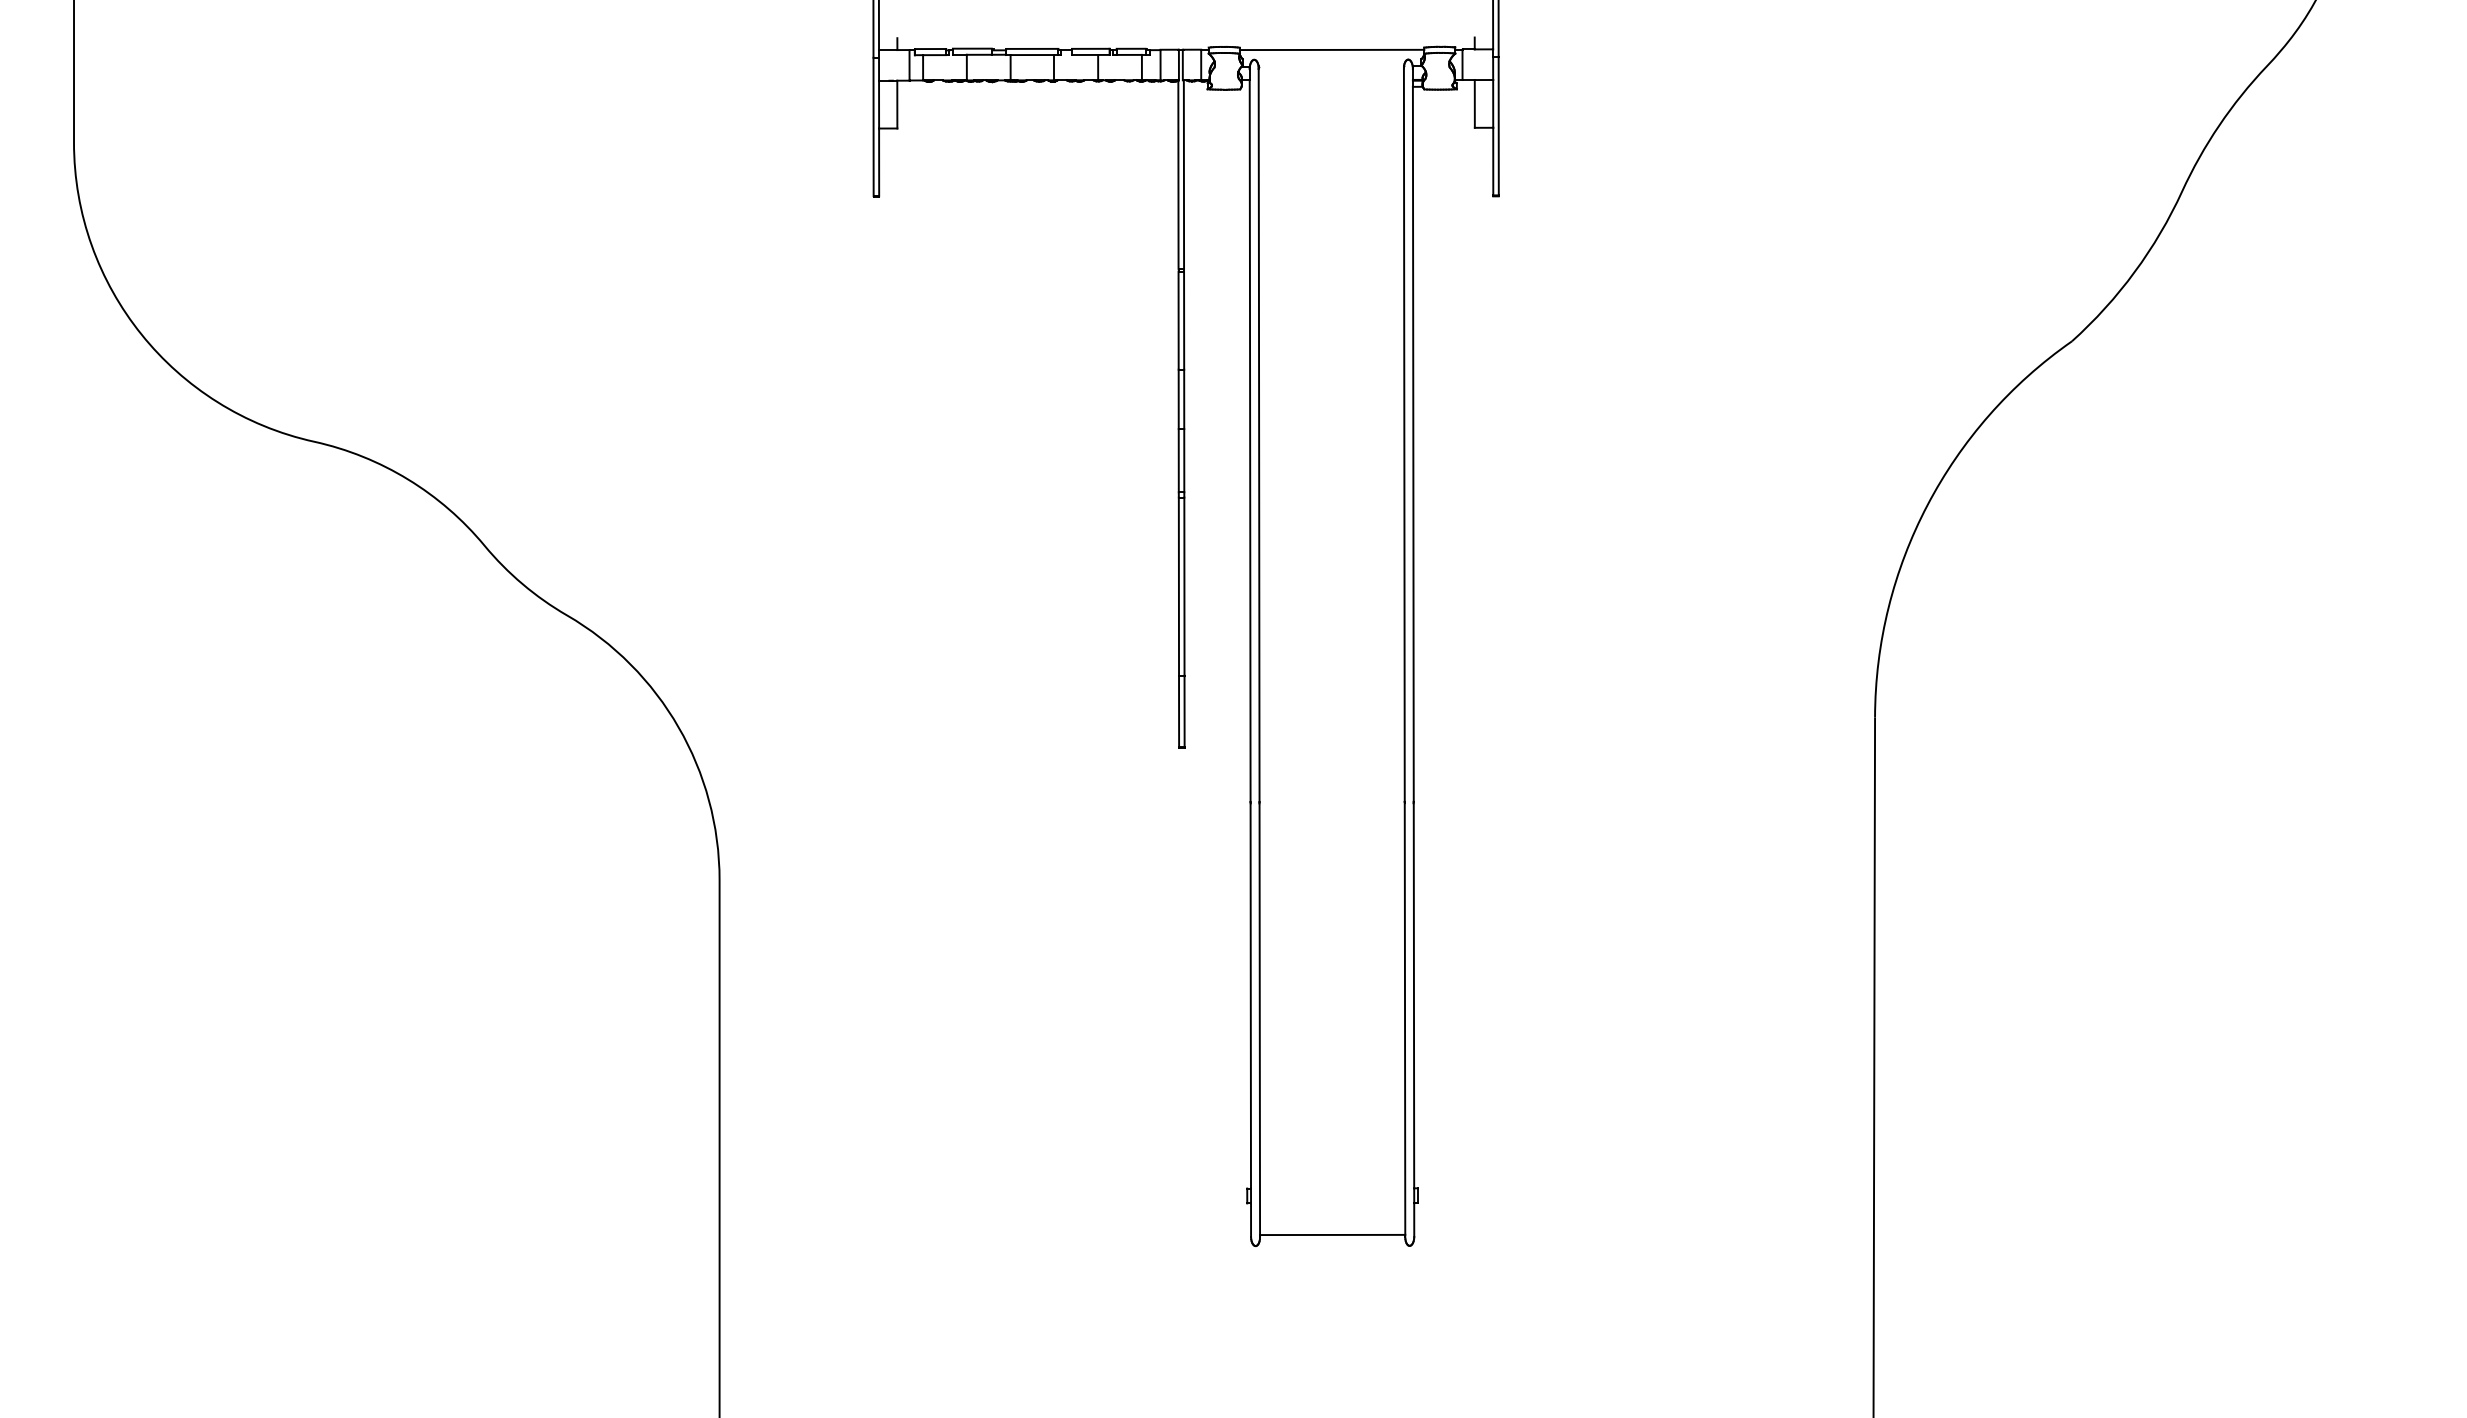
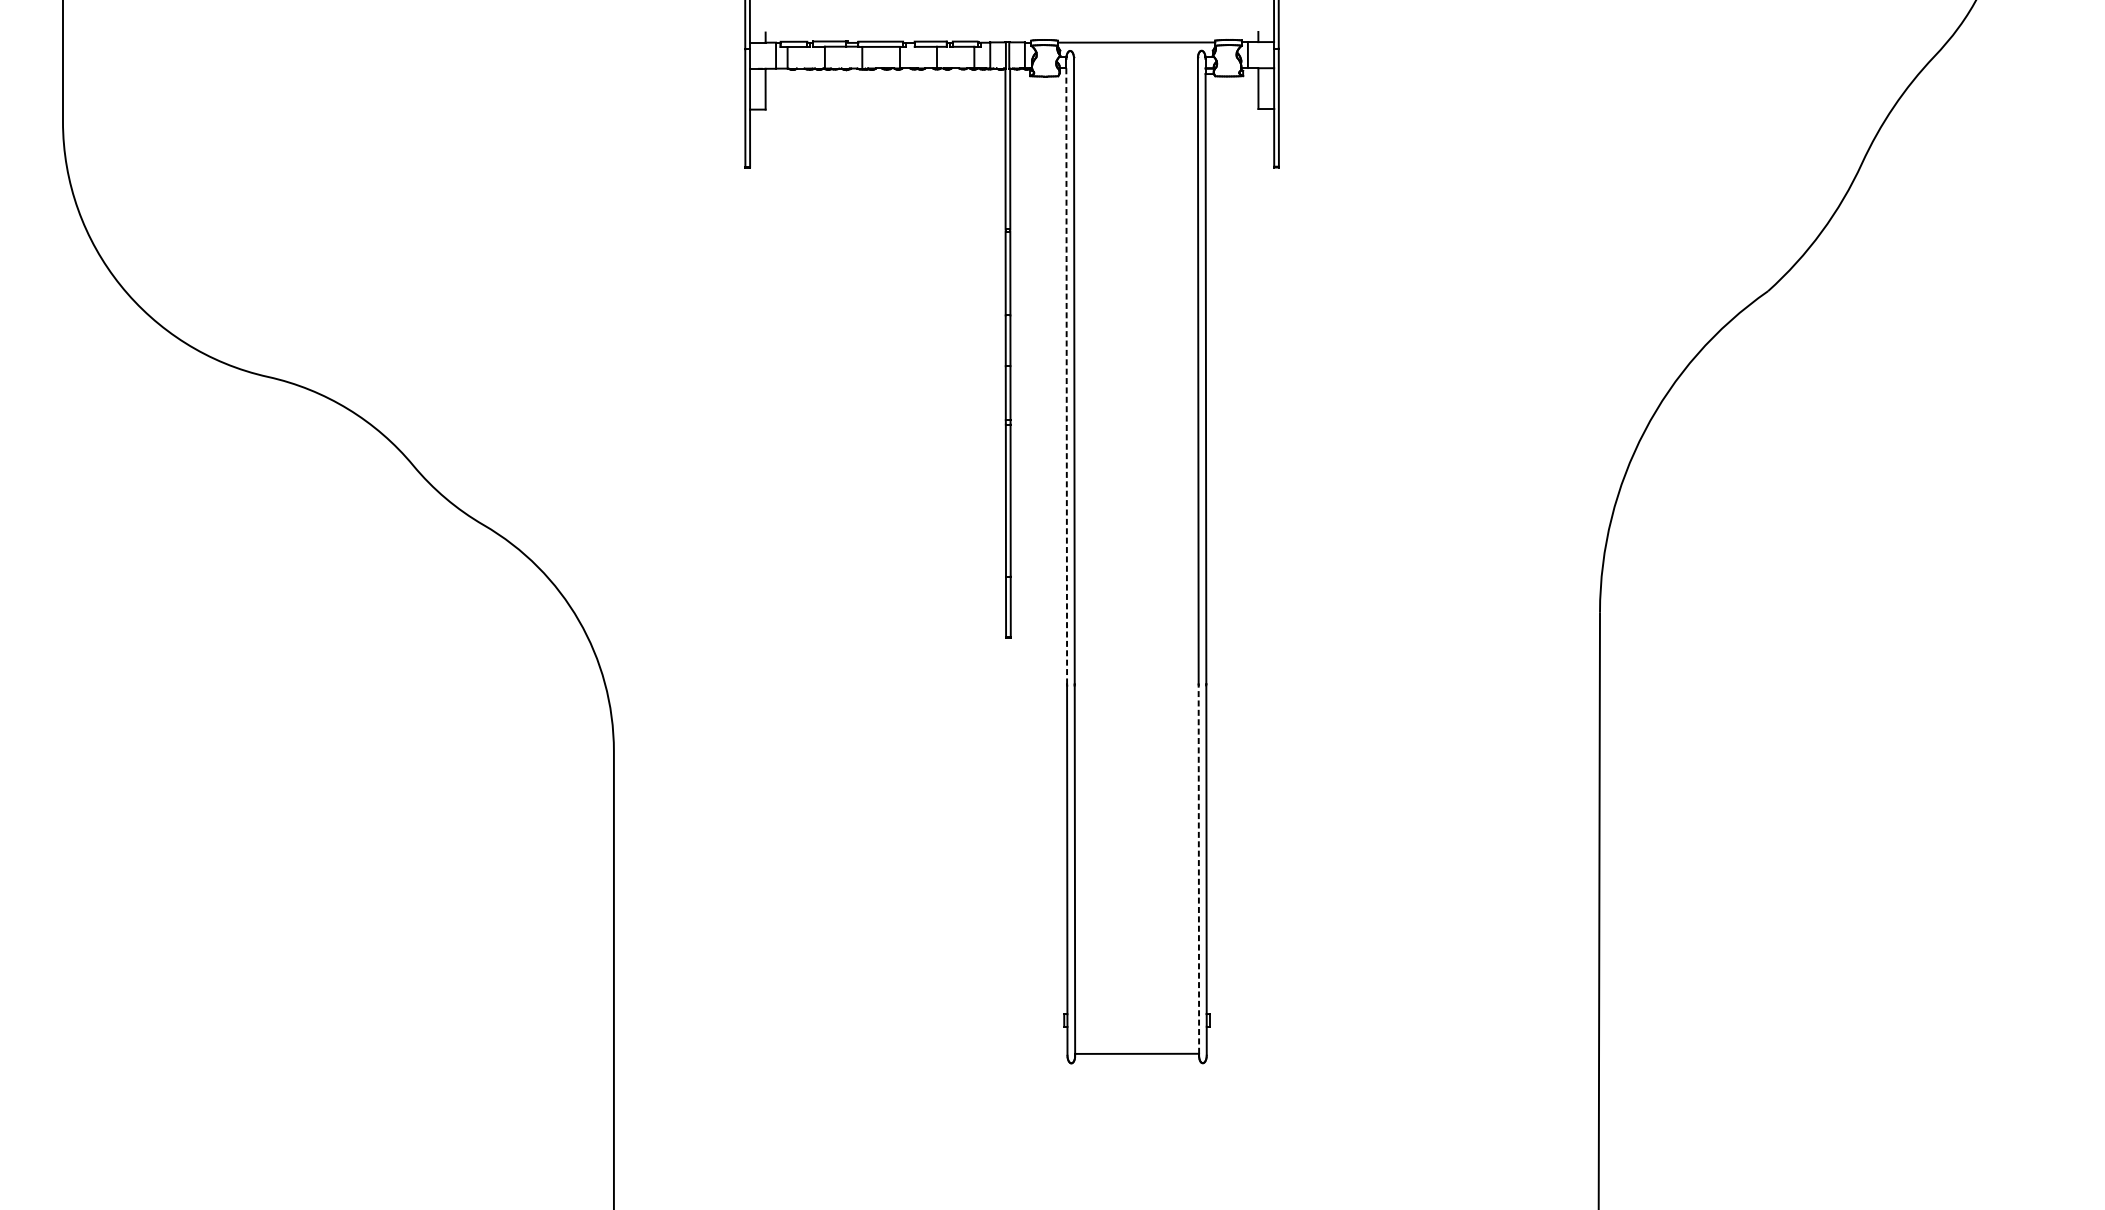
line: (1250, 441) -> (1067, 376), solid -> dashed
line: (1405, 1017) -> (1199, 868), solid -> dashed

